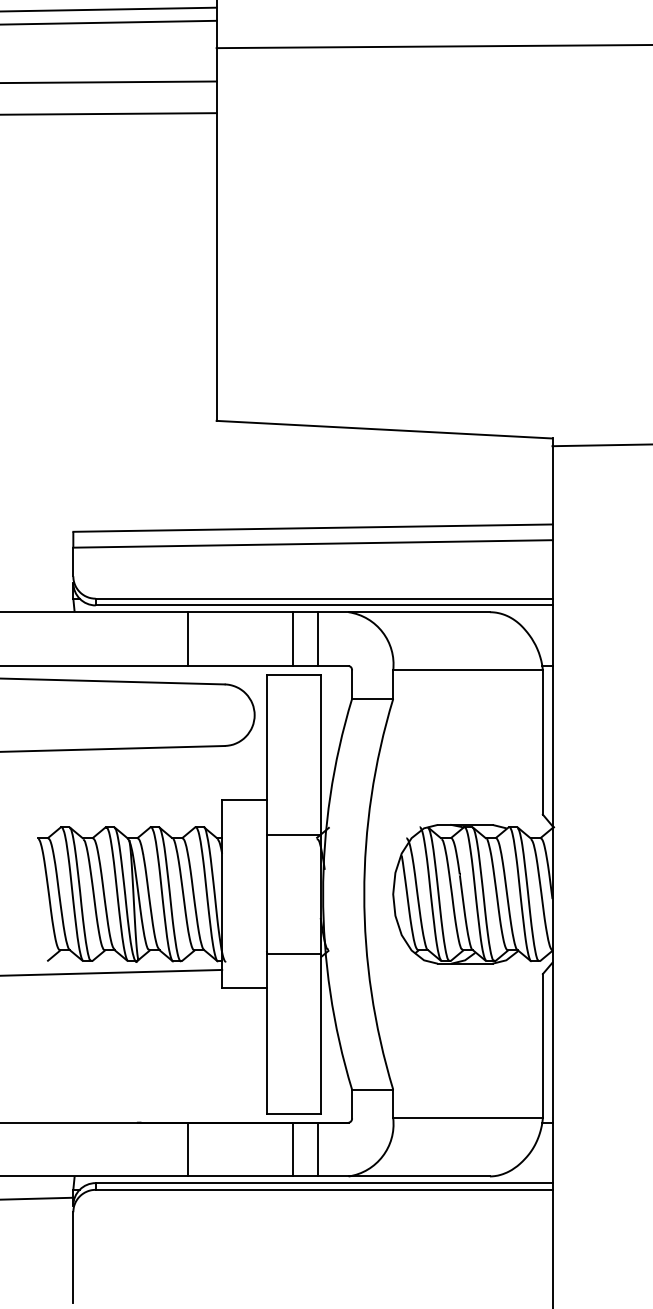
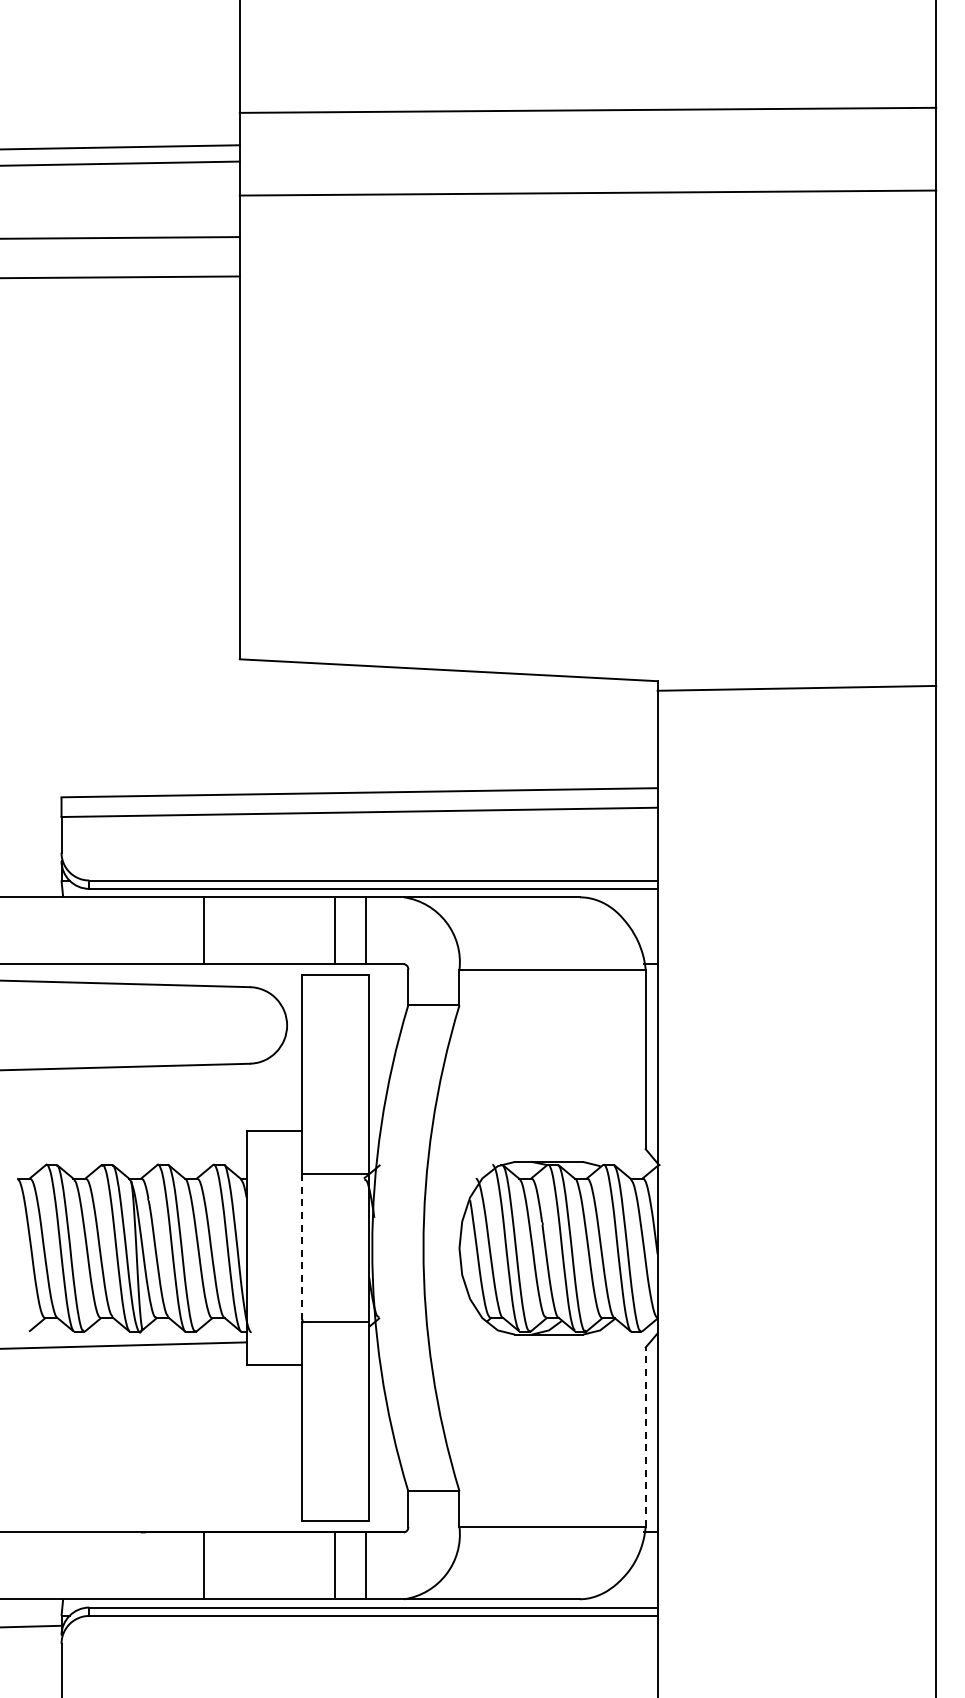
line: (267, 894) -> (302, 1248), solid -> dashed
line: (542, 1046) -> (645, 1437), solid -> dashed

